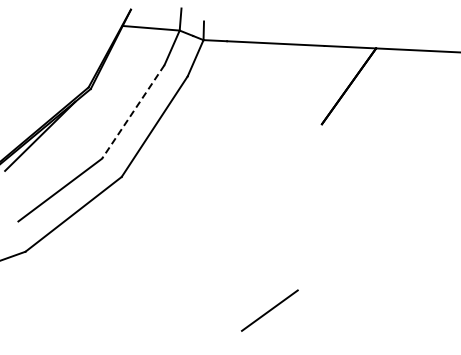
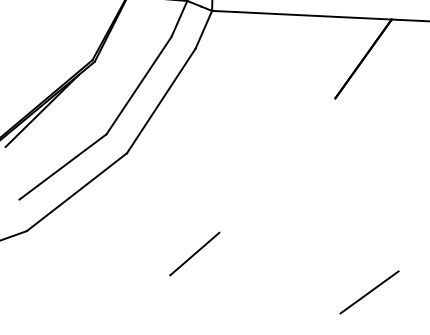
line: (133, 112) -> (139, 86), dashed -> solid
line: (186, 273) -> (194, 253), added
line: (269, 310) -> (369, 292), moved

